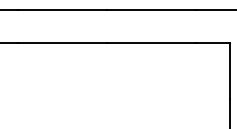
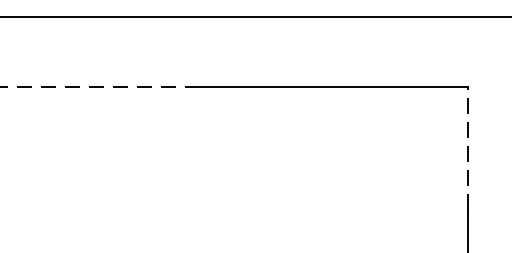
line: (62, 42) -> (103, 86), solid -> dashed
line: (229, 70) -> (467, 147), solid -> dashed

